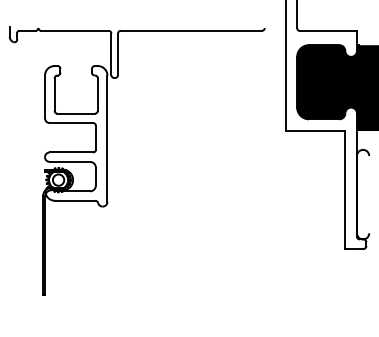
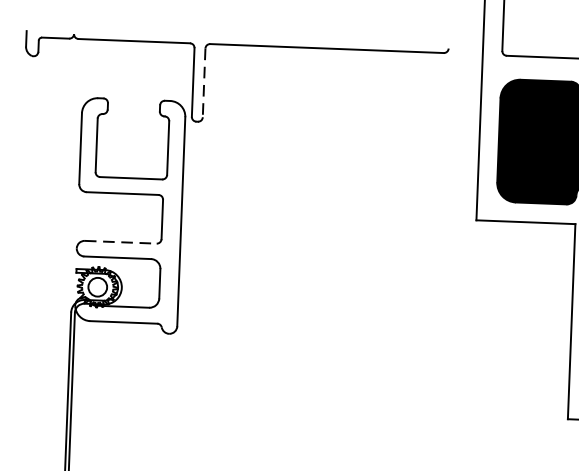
line: (118, 54) -> (204, 83), solid -> dashed
line: (71, 152) -> (120, 242), solid -> dashed

